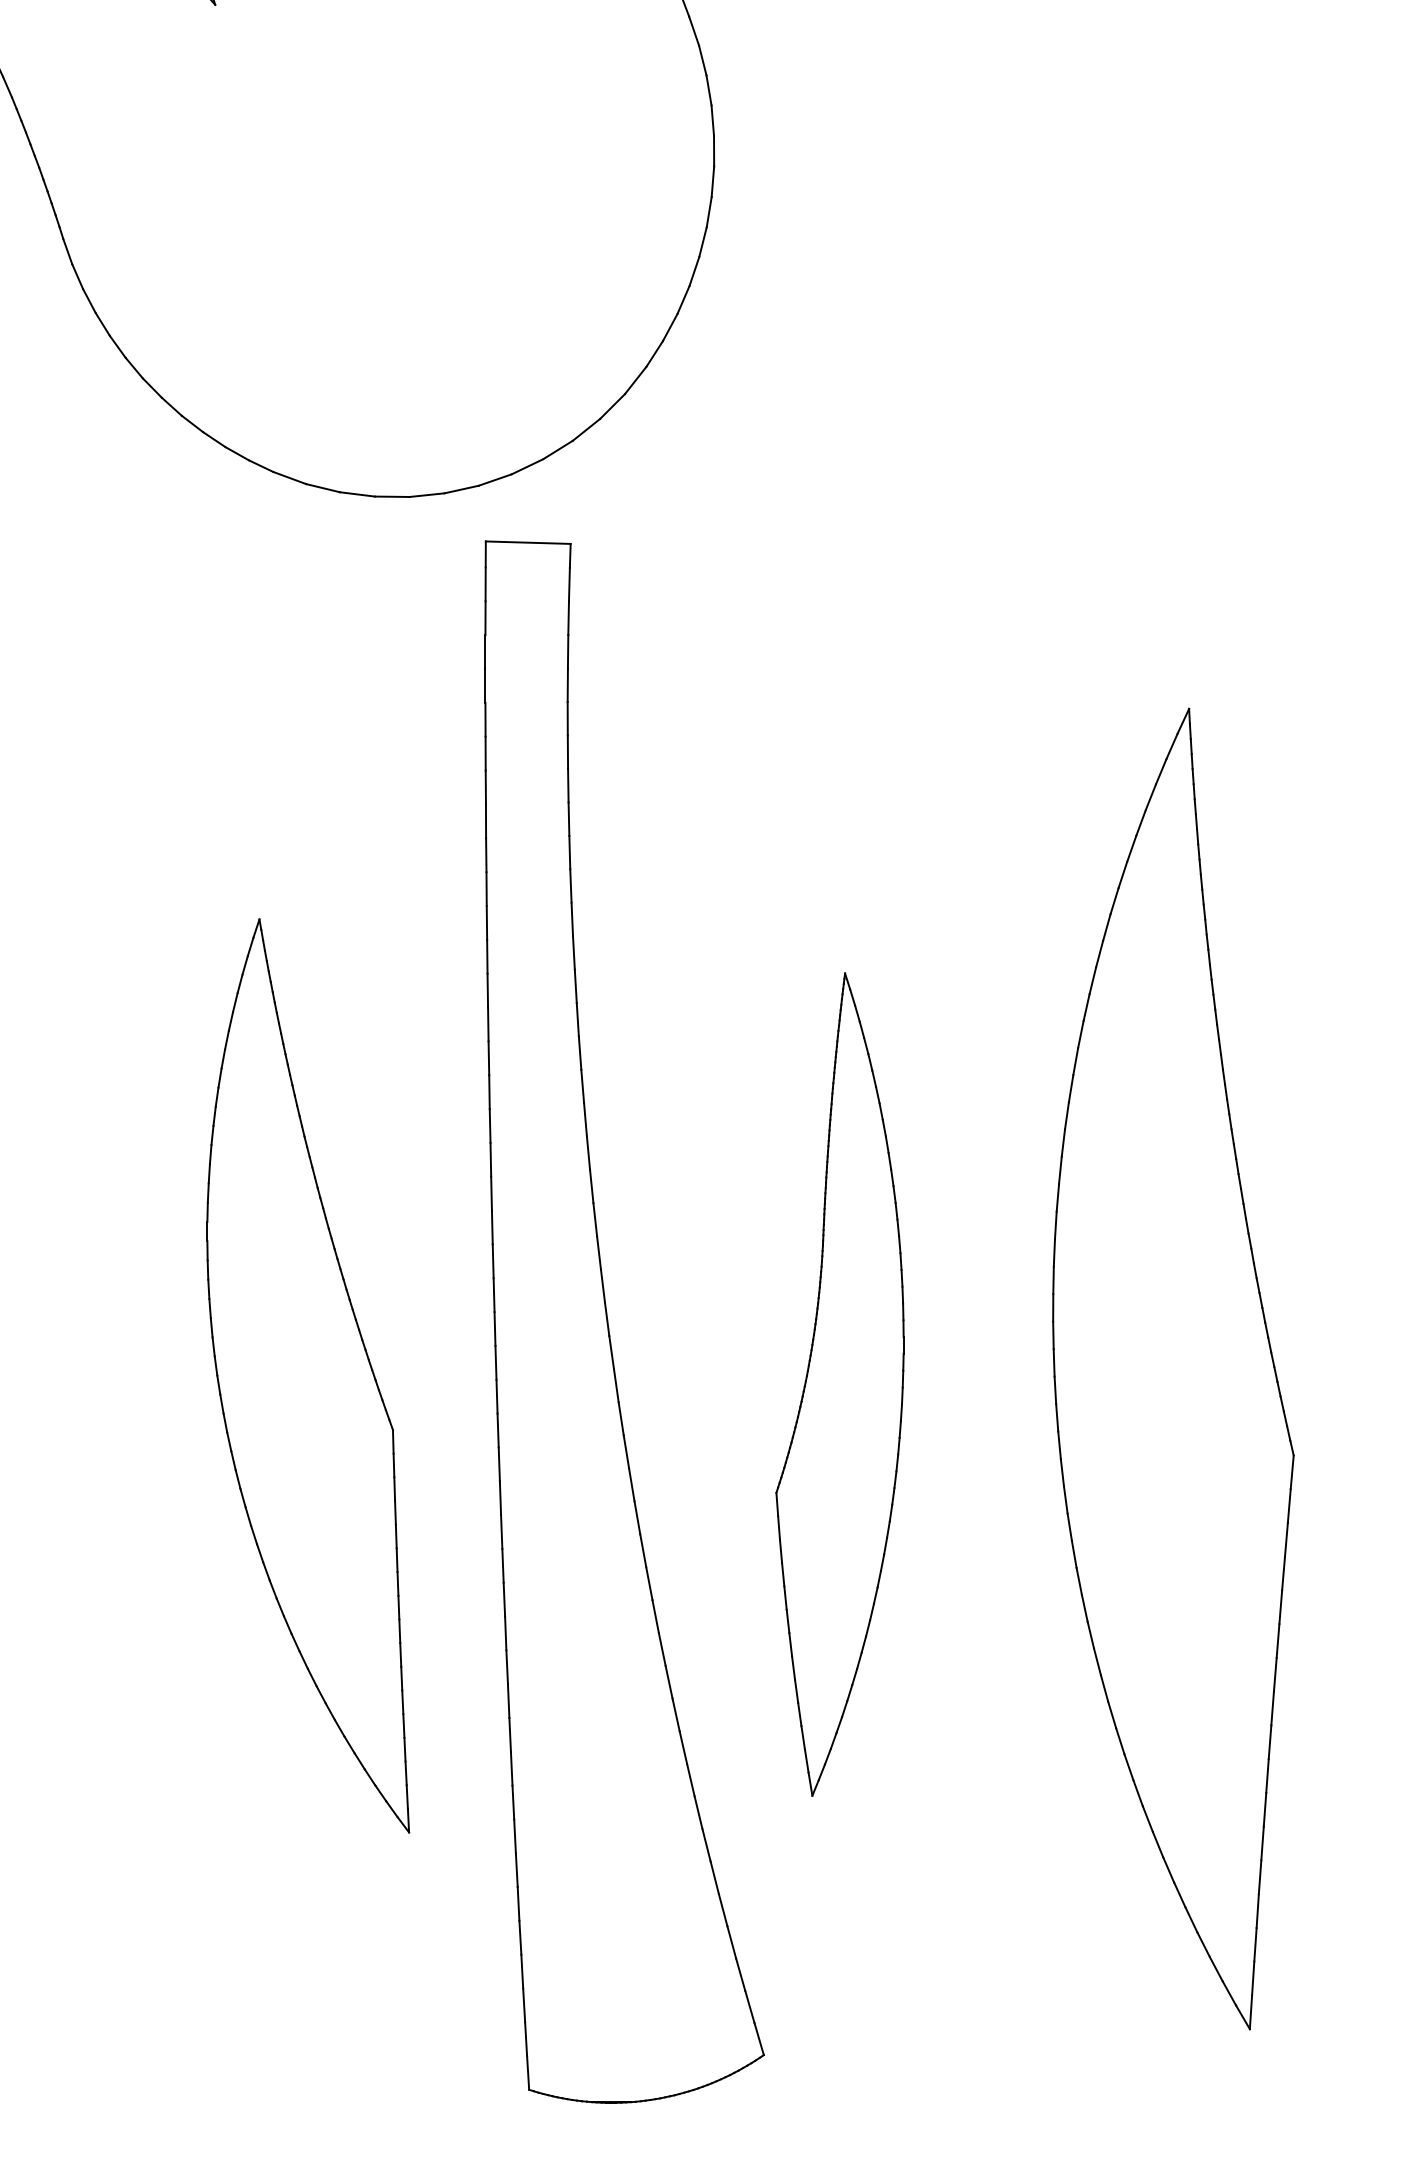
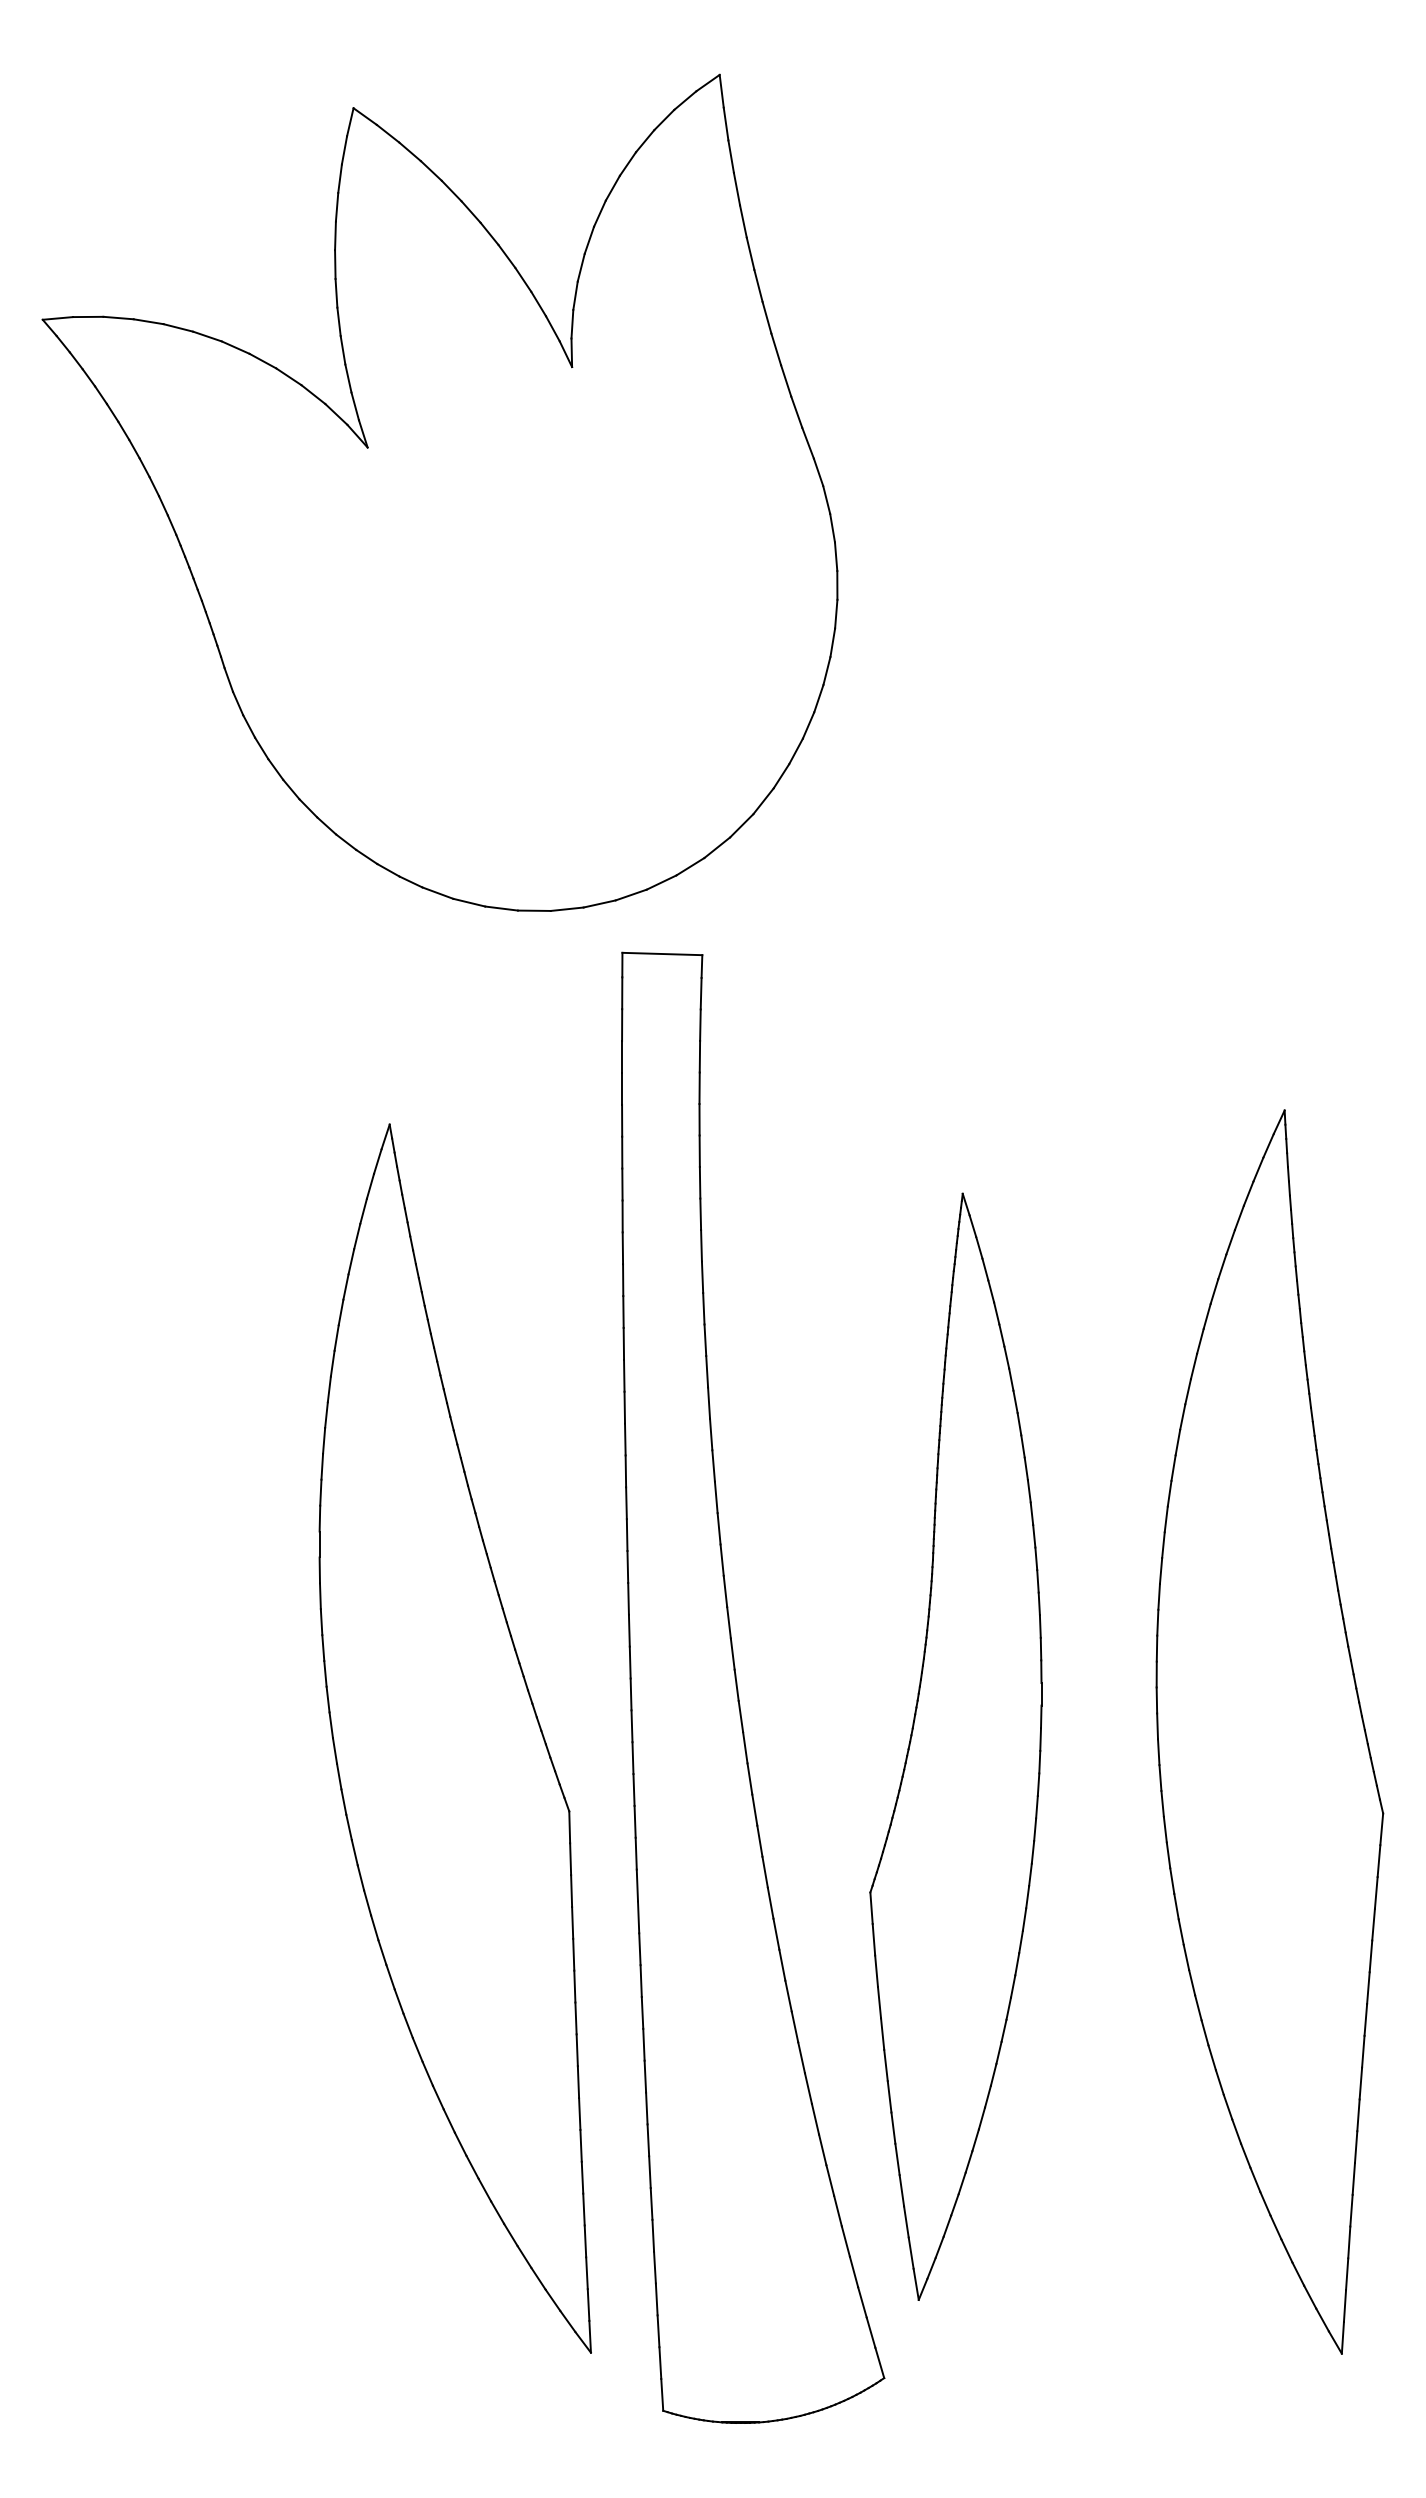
part: (307, 1375) -> (454, 1738), size x1.43
part: (839, 1384) -> (955, 1746), size x1.43

